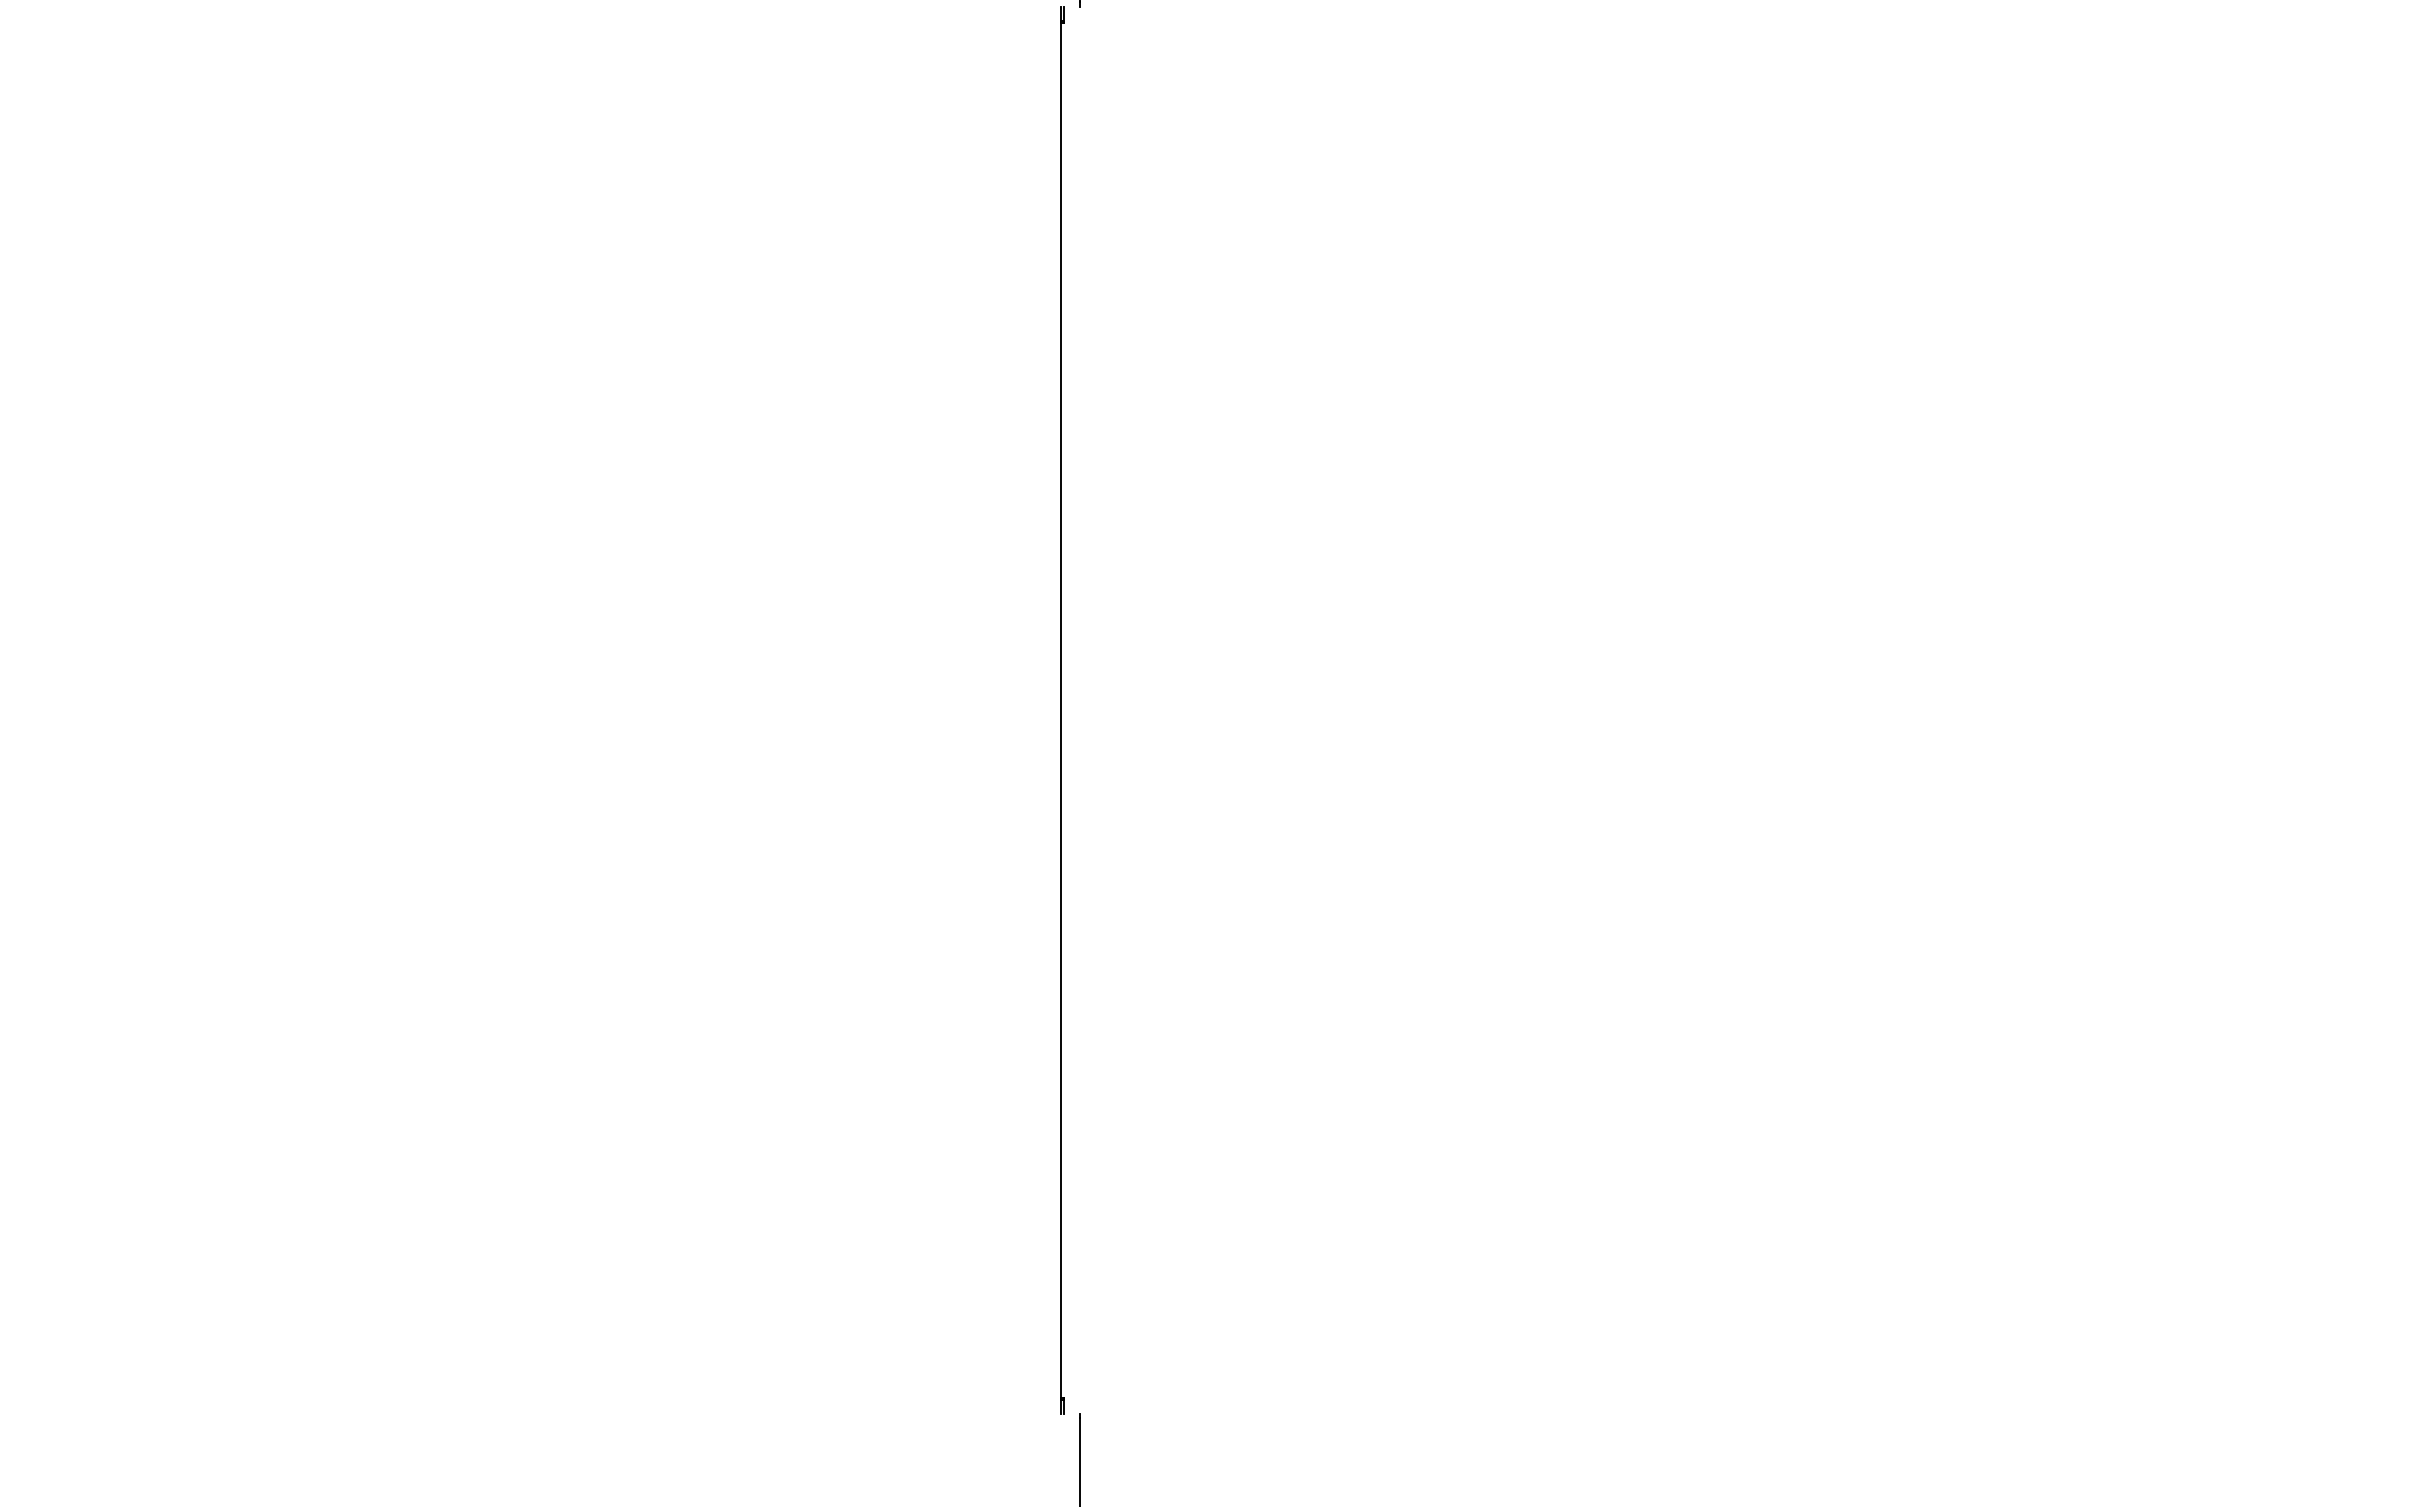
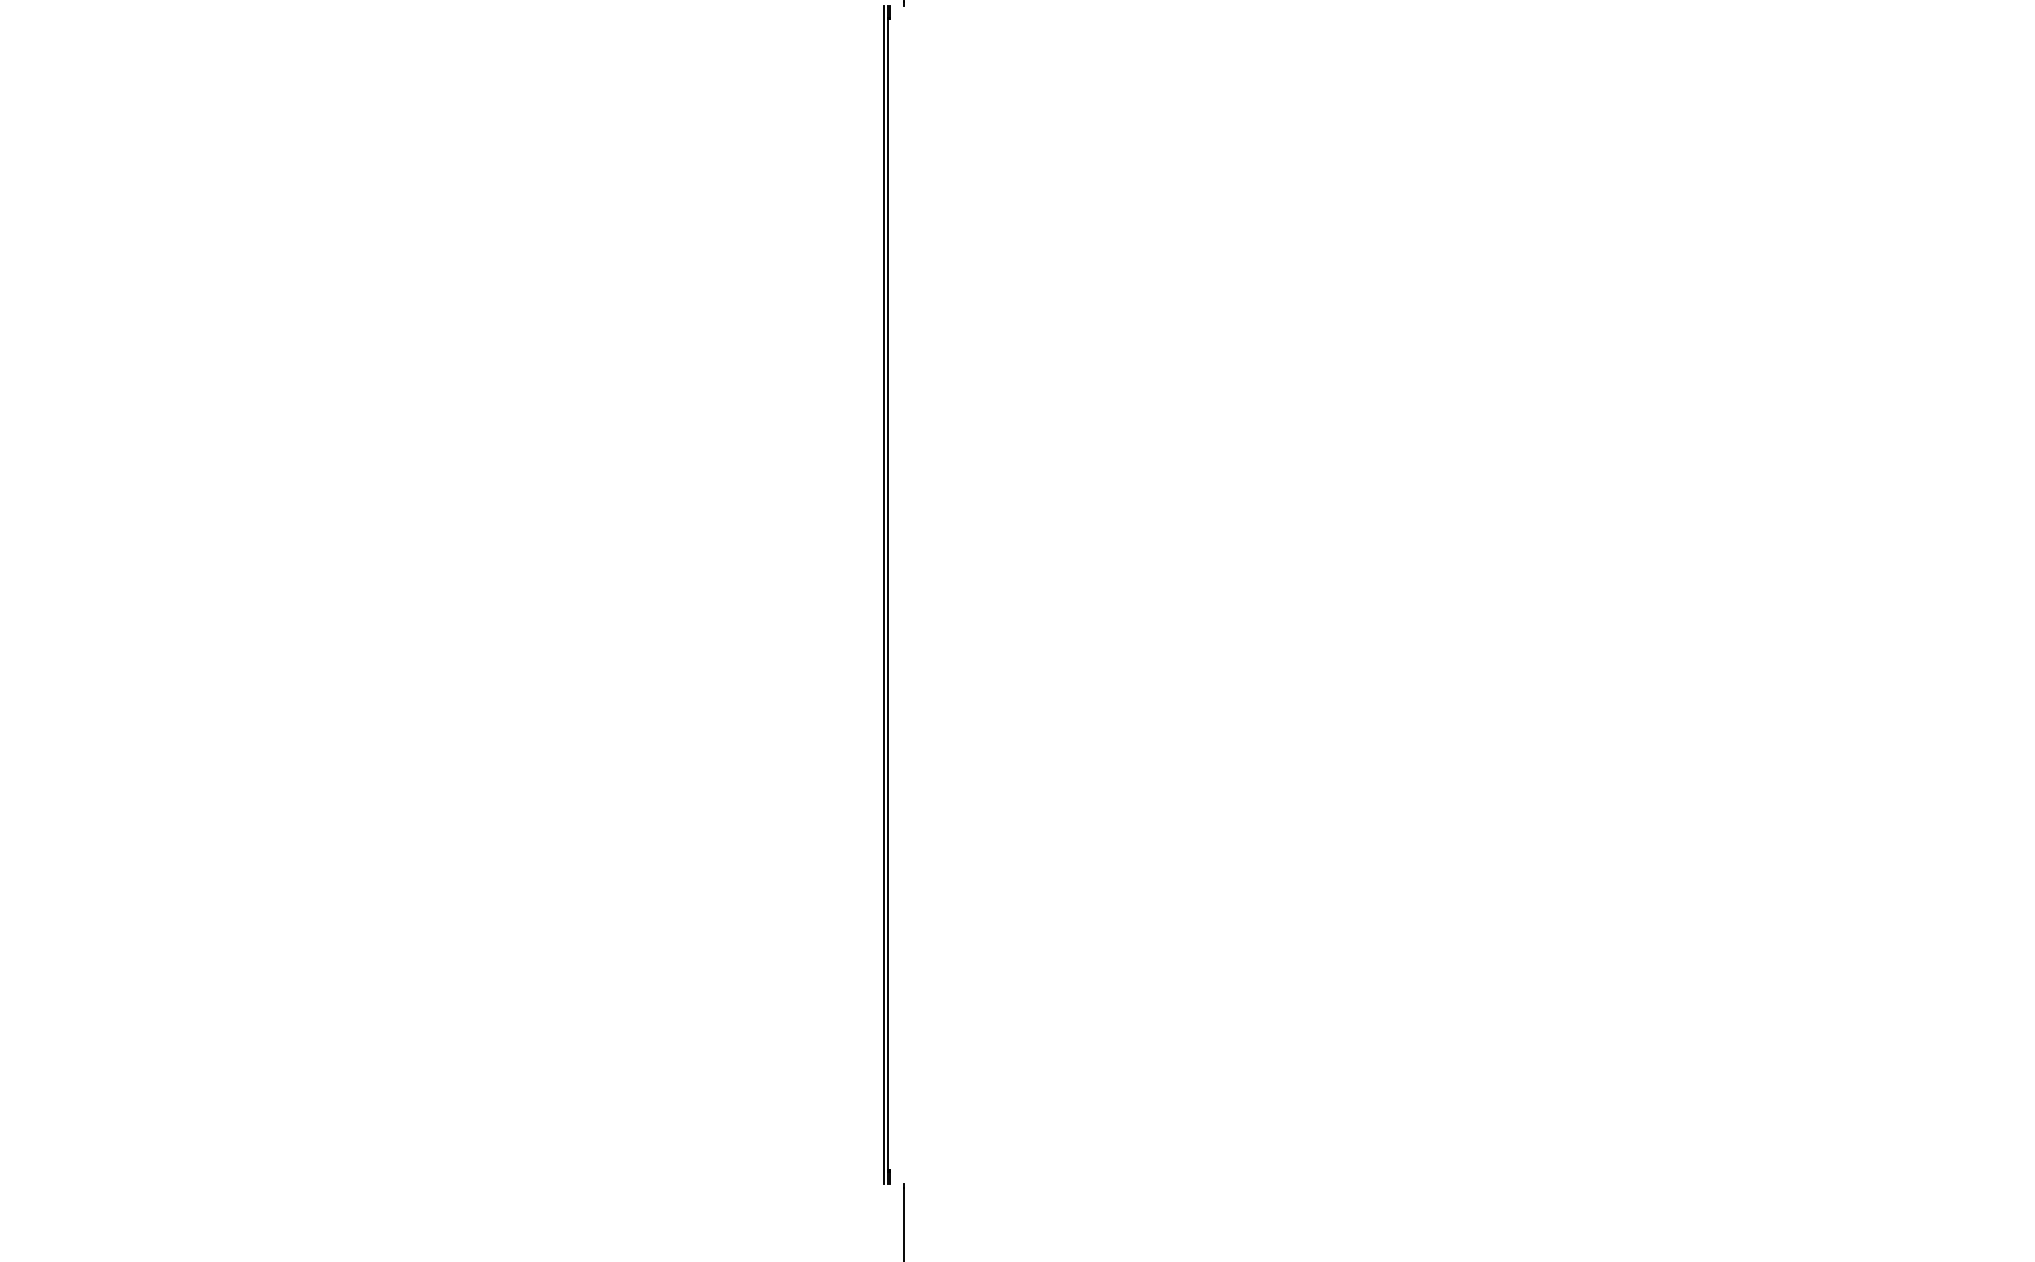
line: (1056, 709) -> (884, 594), added

